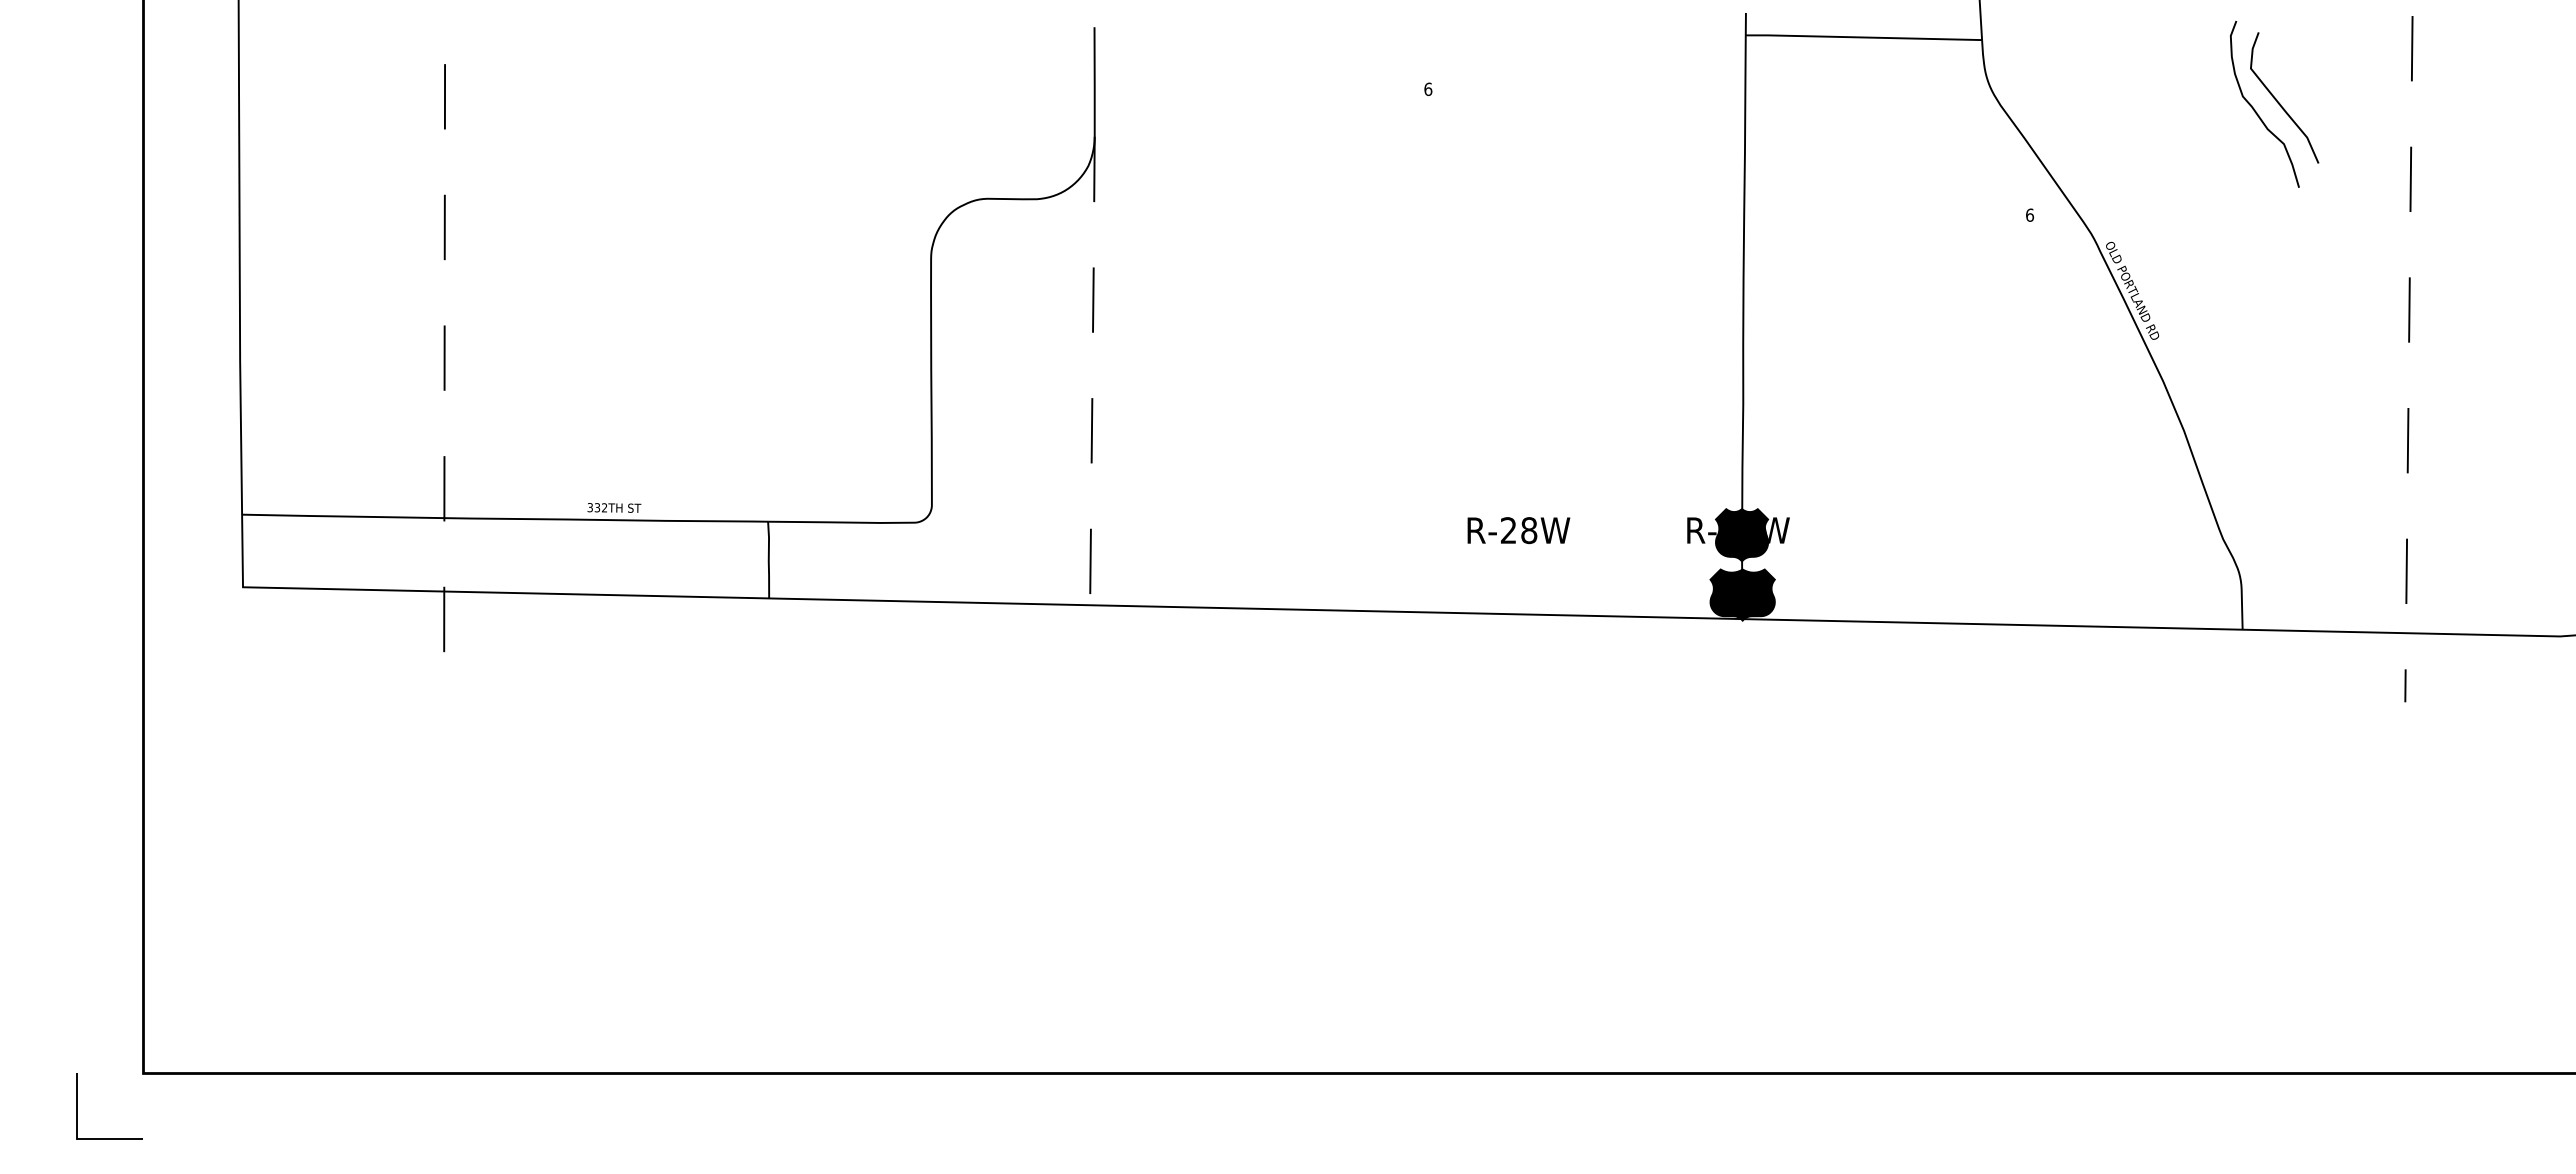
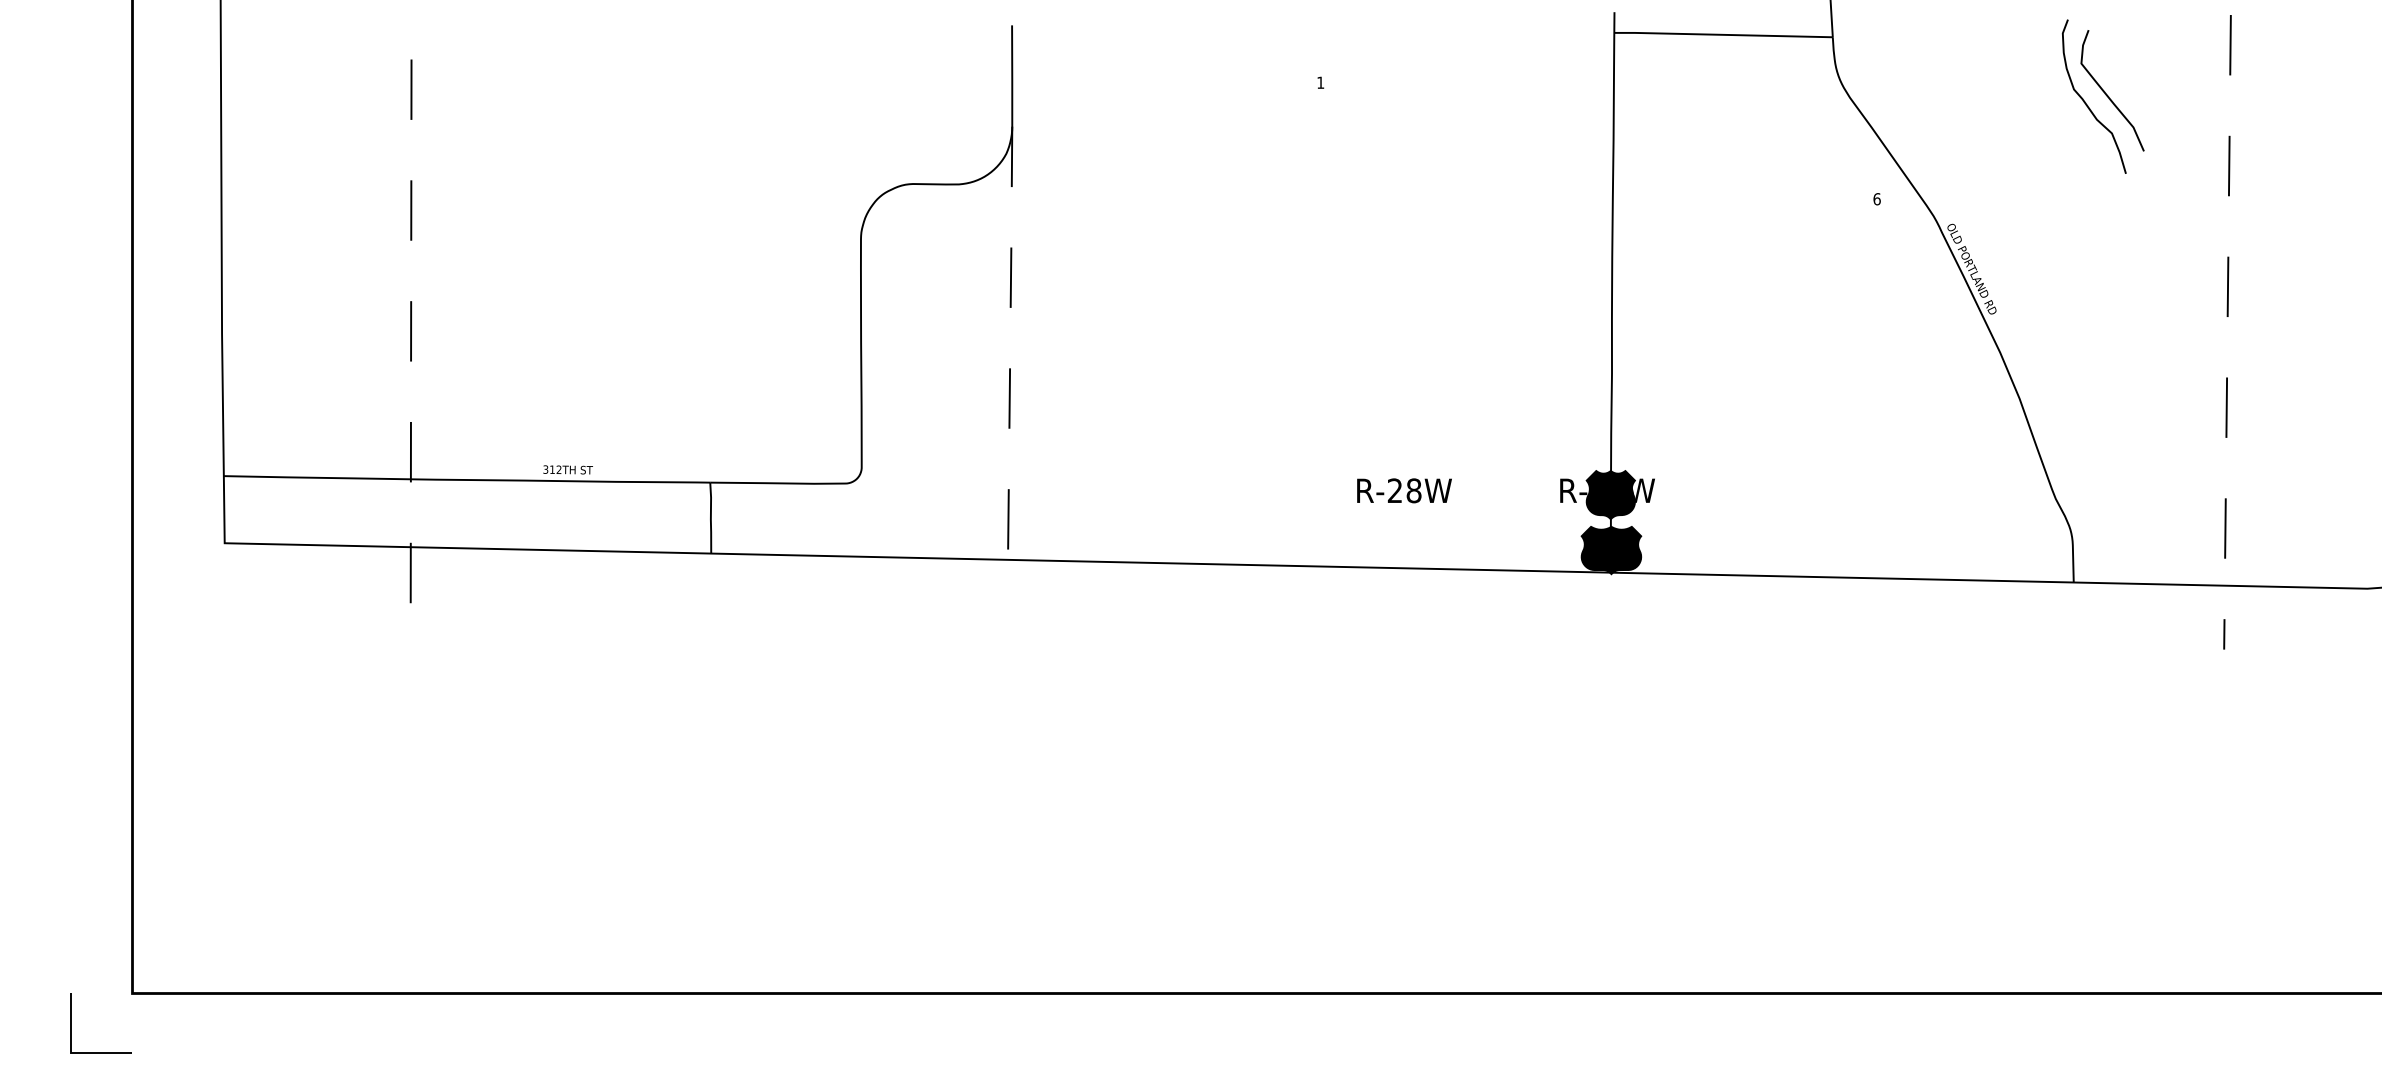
text: (1428, 89) -> (1320, 82), 6 -> 1
text: (597, 507) -> (552, 469), 332TH -> 312TH

